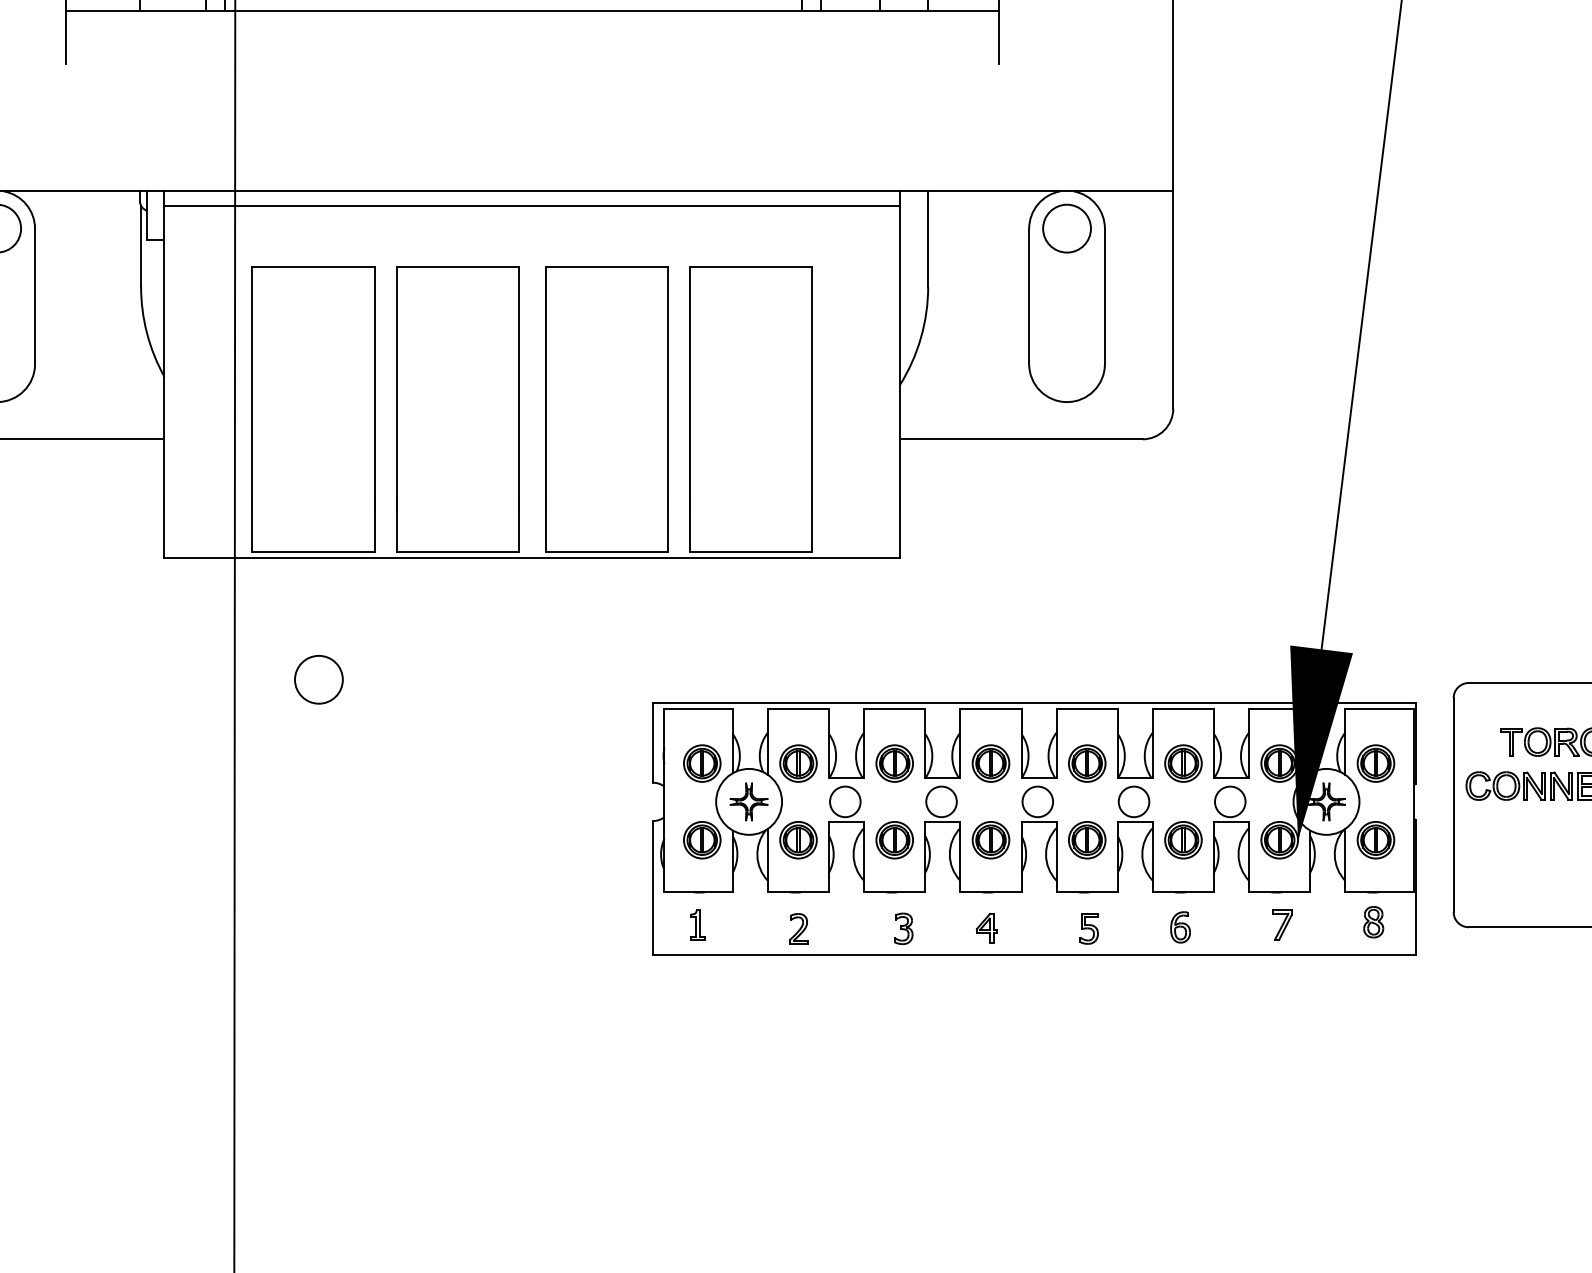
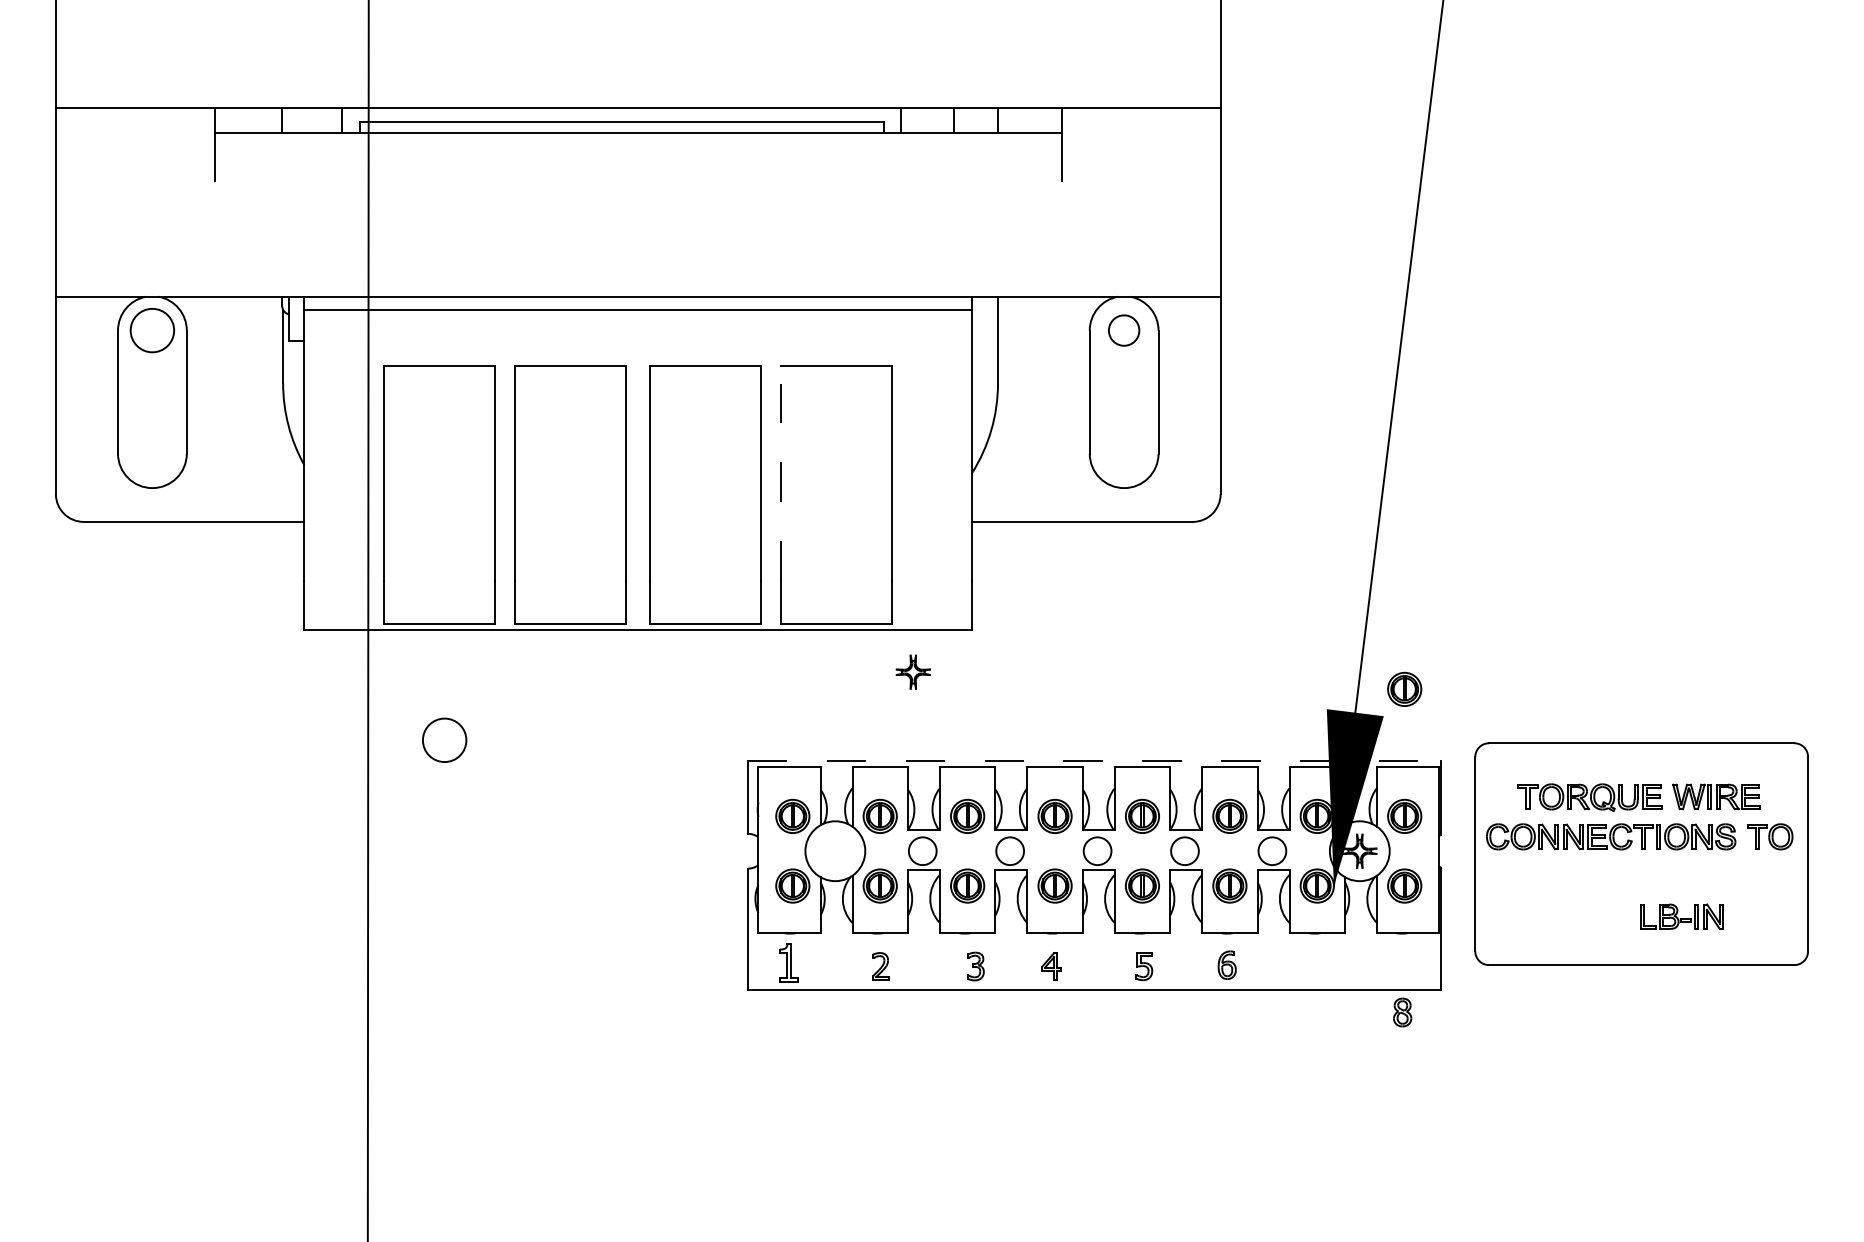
circle: (1066, 228) -> (1123, 330), size x0.7
line: (689, 386) -> (781, 473), solid -> dashed
part: (1375, 622) -> (1404, 688), added
line: (1034, 703) -> (1094, 761), solid -> dashed
part: (748, 801) -> (912, 671), moved
part: (1373, 922) -> (1402, 1012), moved
part: (697, 925) -> (788, 963), size x1.4
part: (1282, 925) -> (1319, 963), removed

